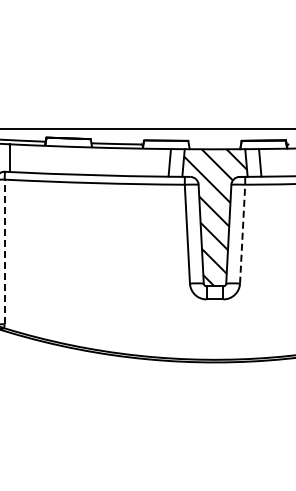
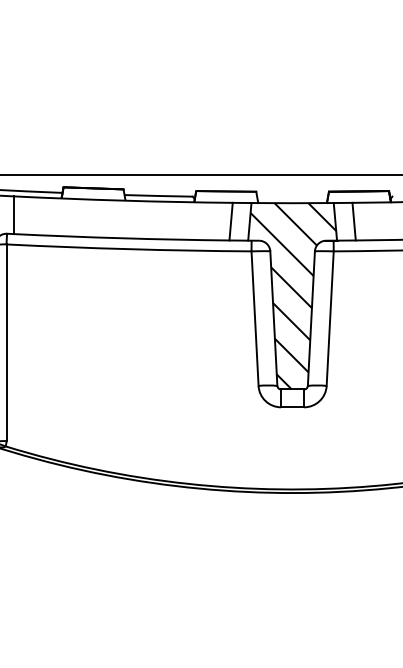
line: (242, 234) -> (330, 319), dashed -> solid
line: (4, 251) -> (6, 342), dashed -> solid

